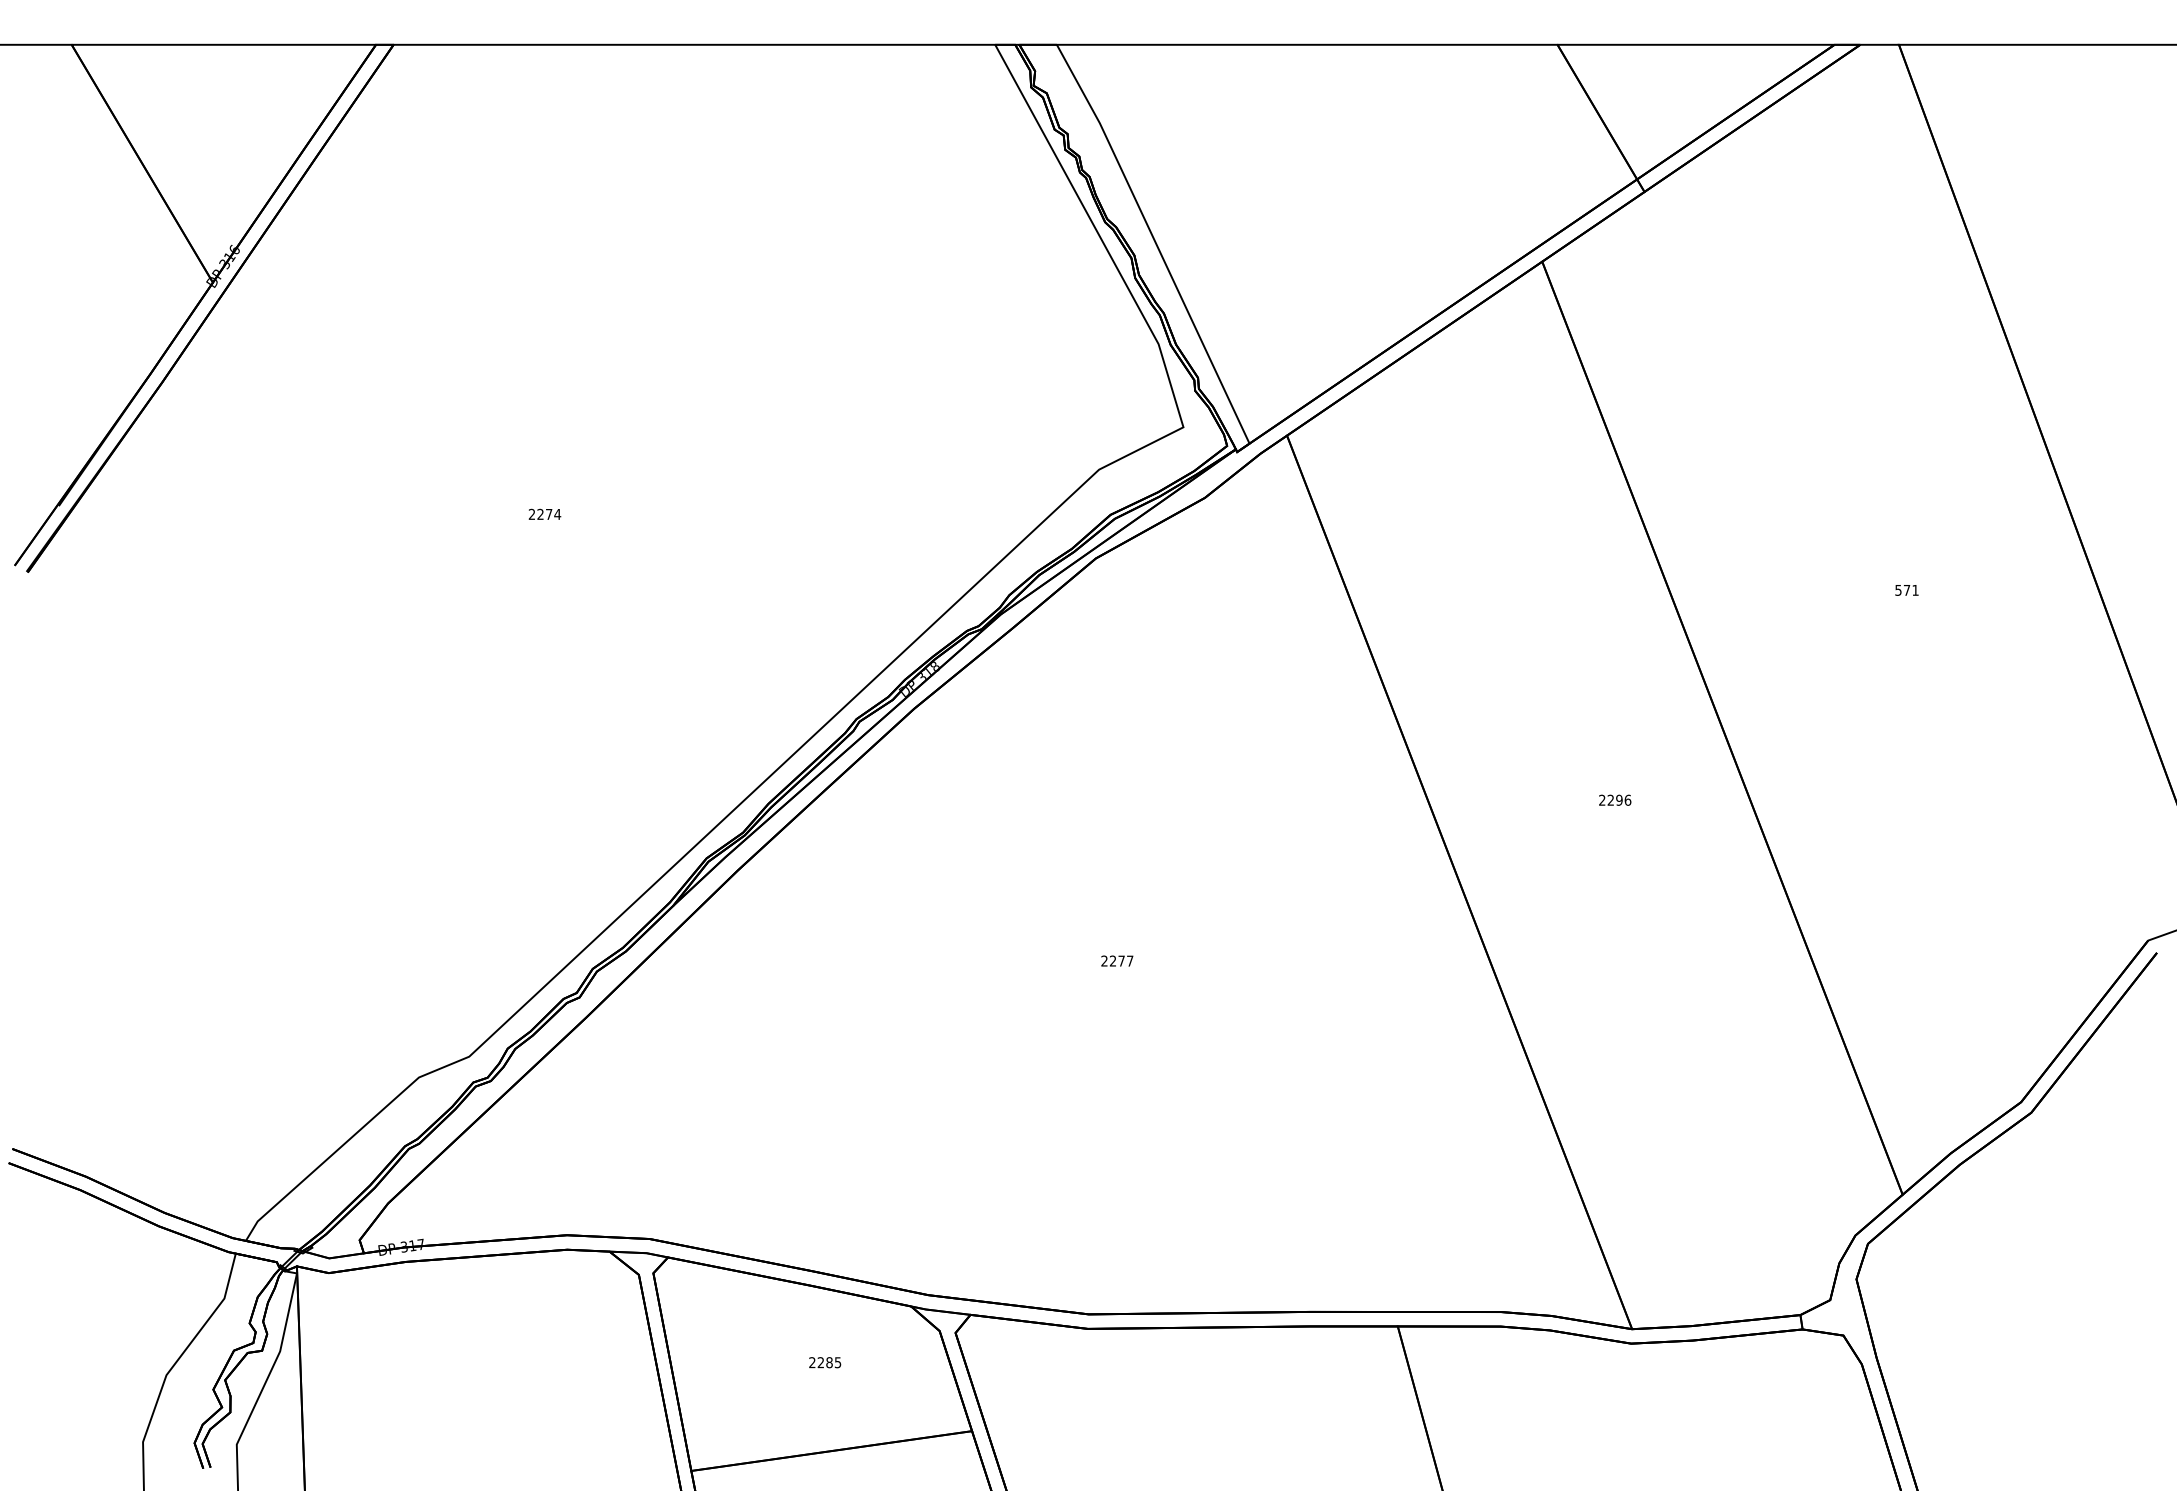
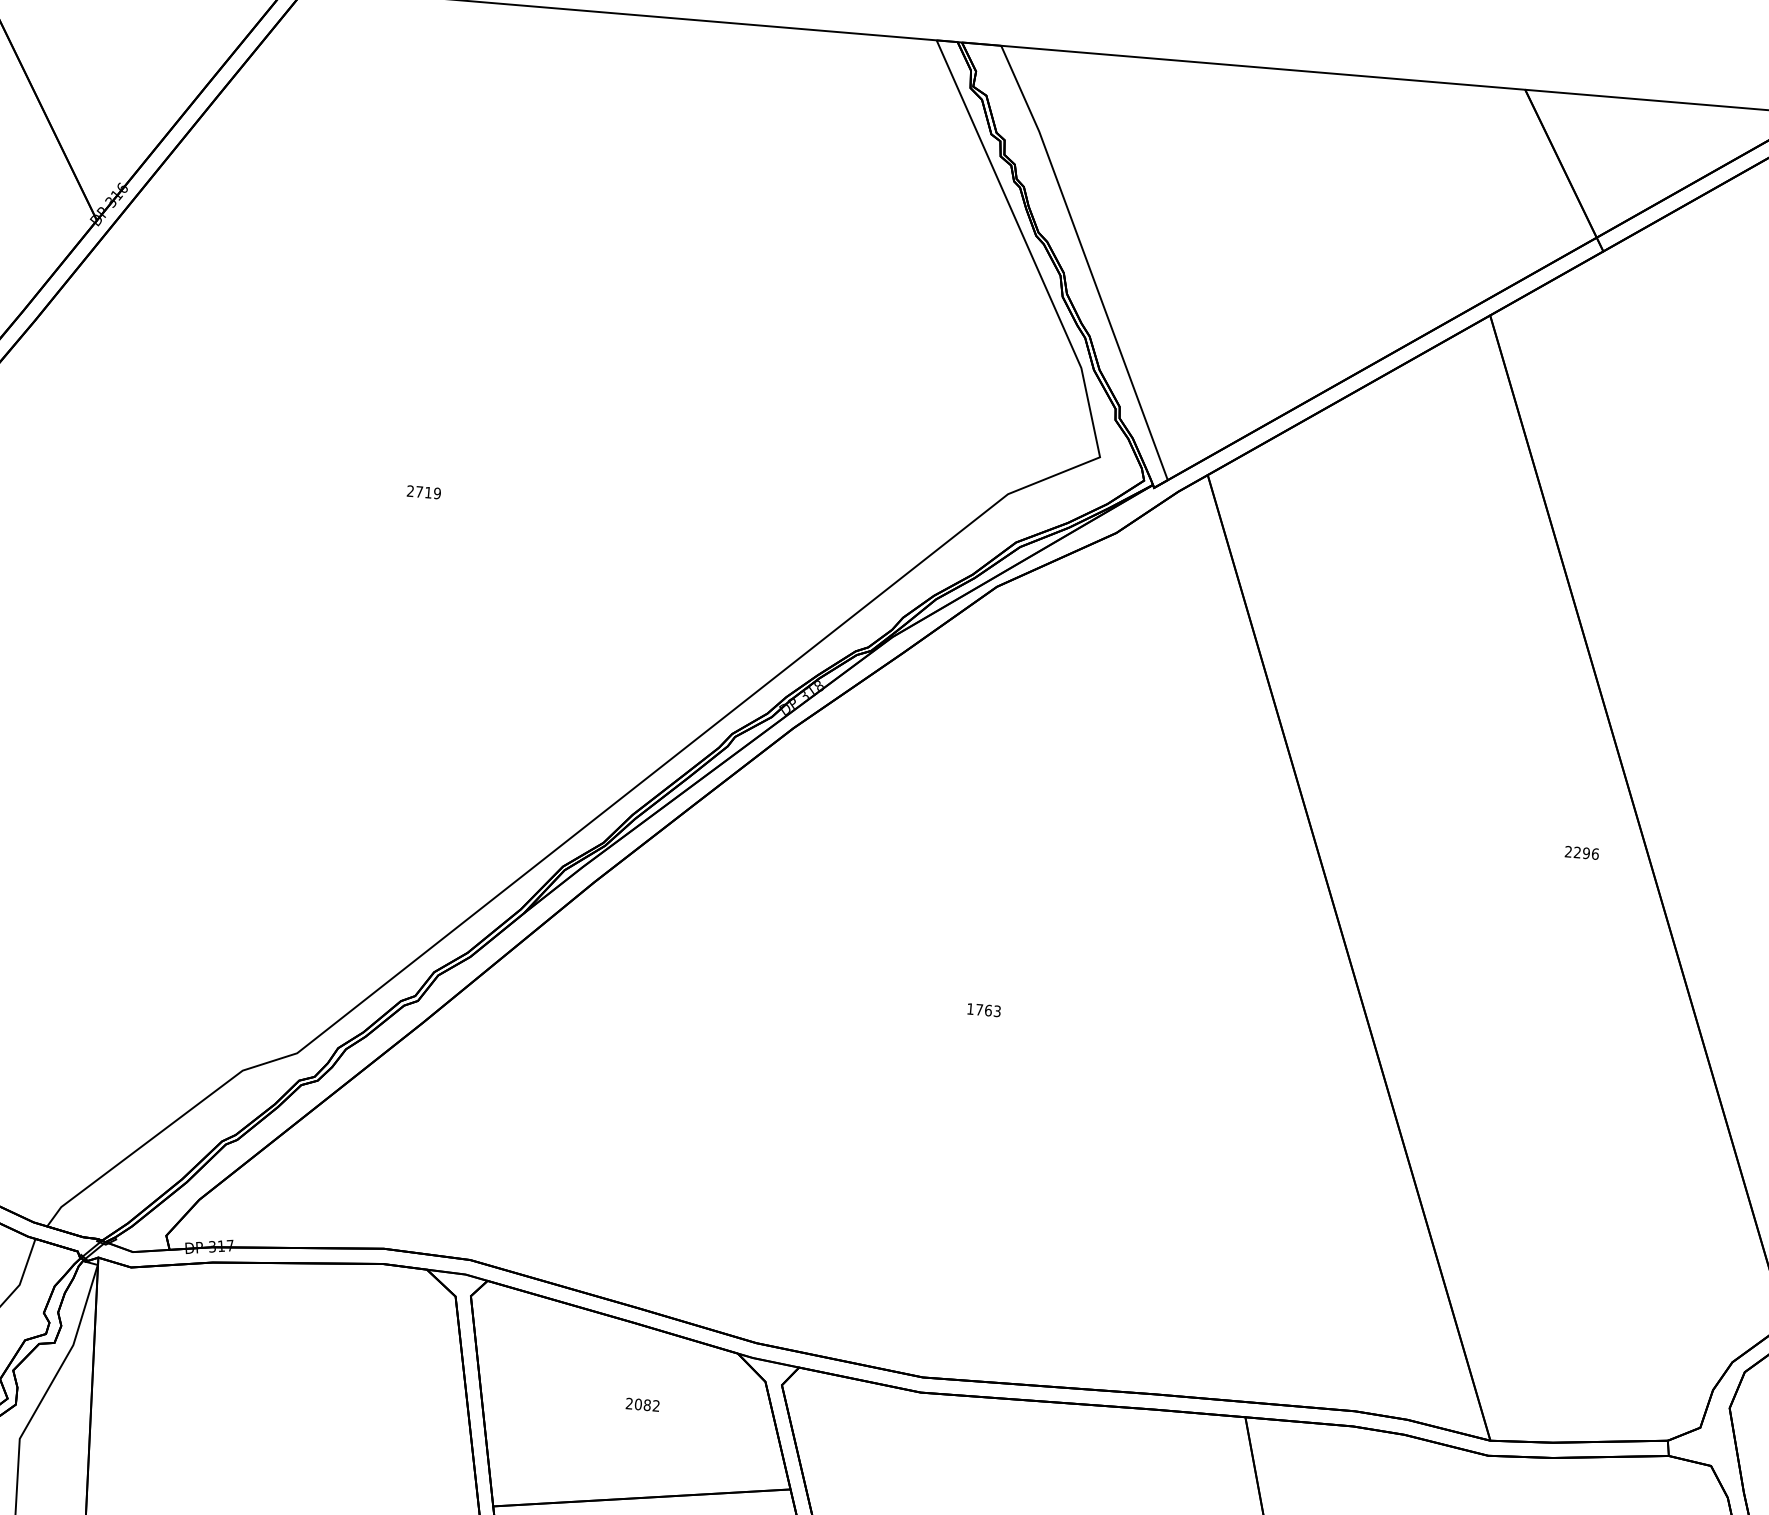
text: (549, 513) -> (428, 491), 2274 -> 2719
text: (1615, 799) -> (1582, 852), moved
text: (1117, 960) -> (984, 1009), 2277 -> 1763
text: (829, 1362) -> (647, 1405), 2285 -> 2082

